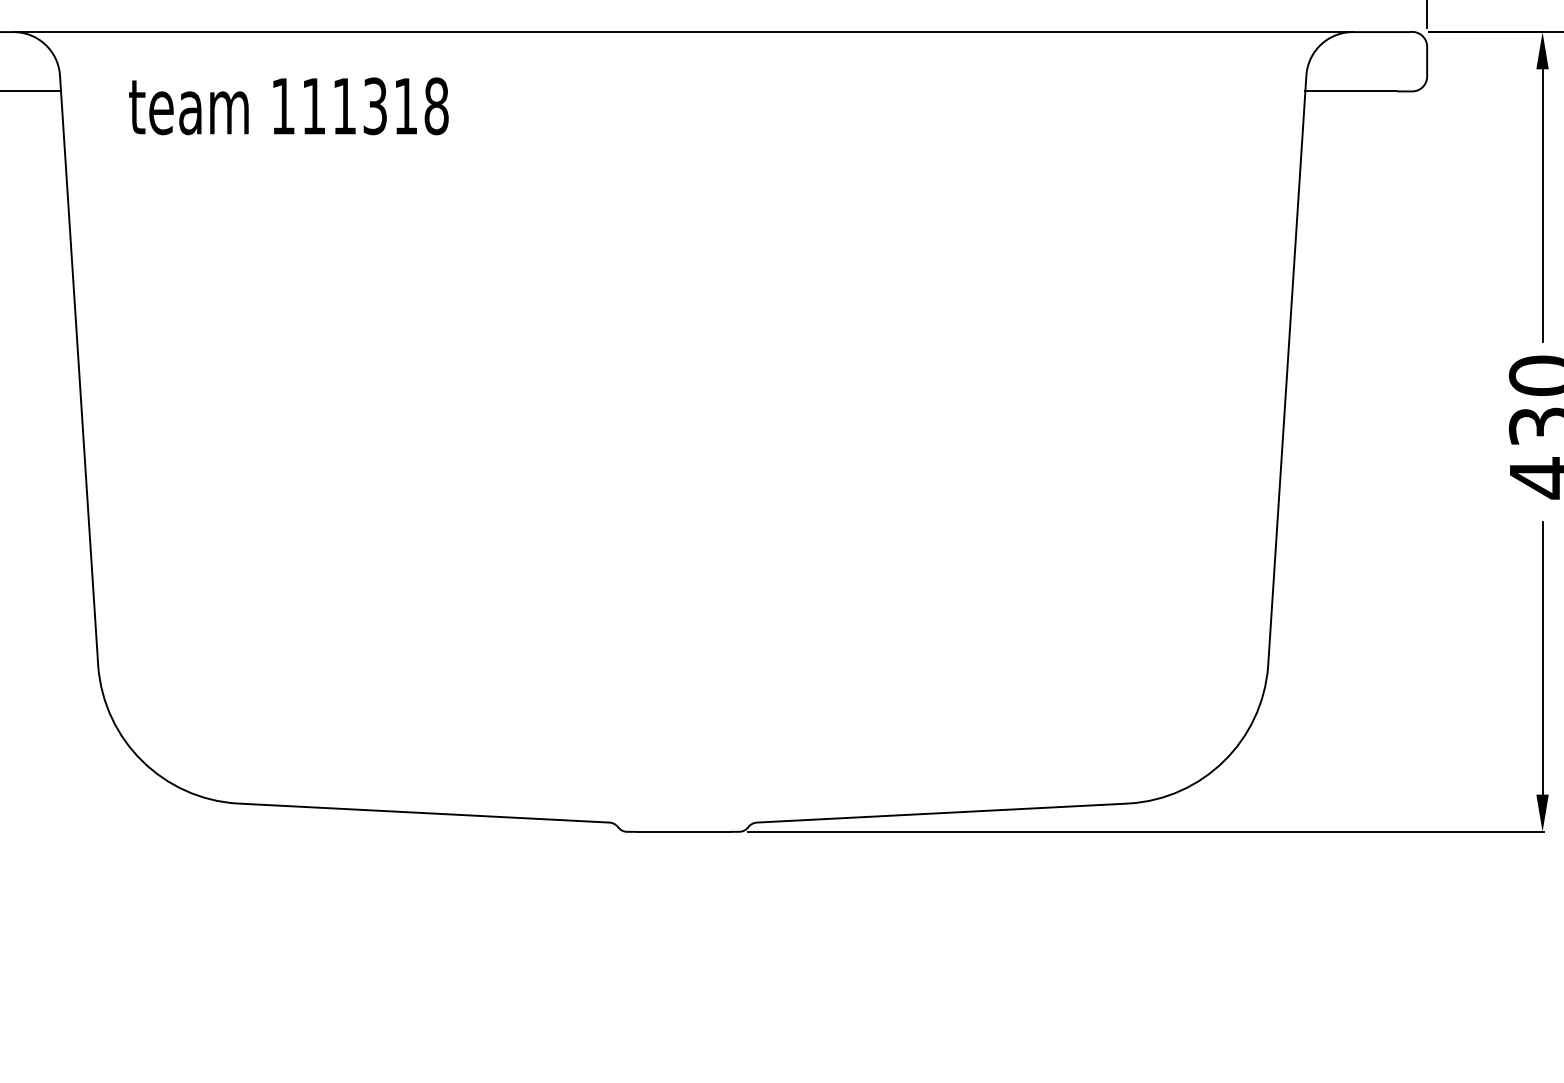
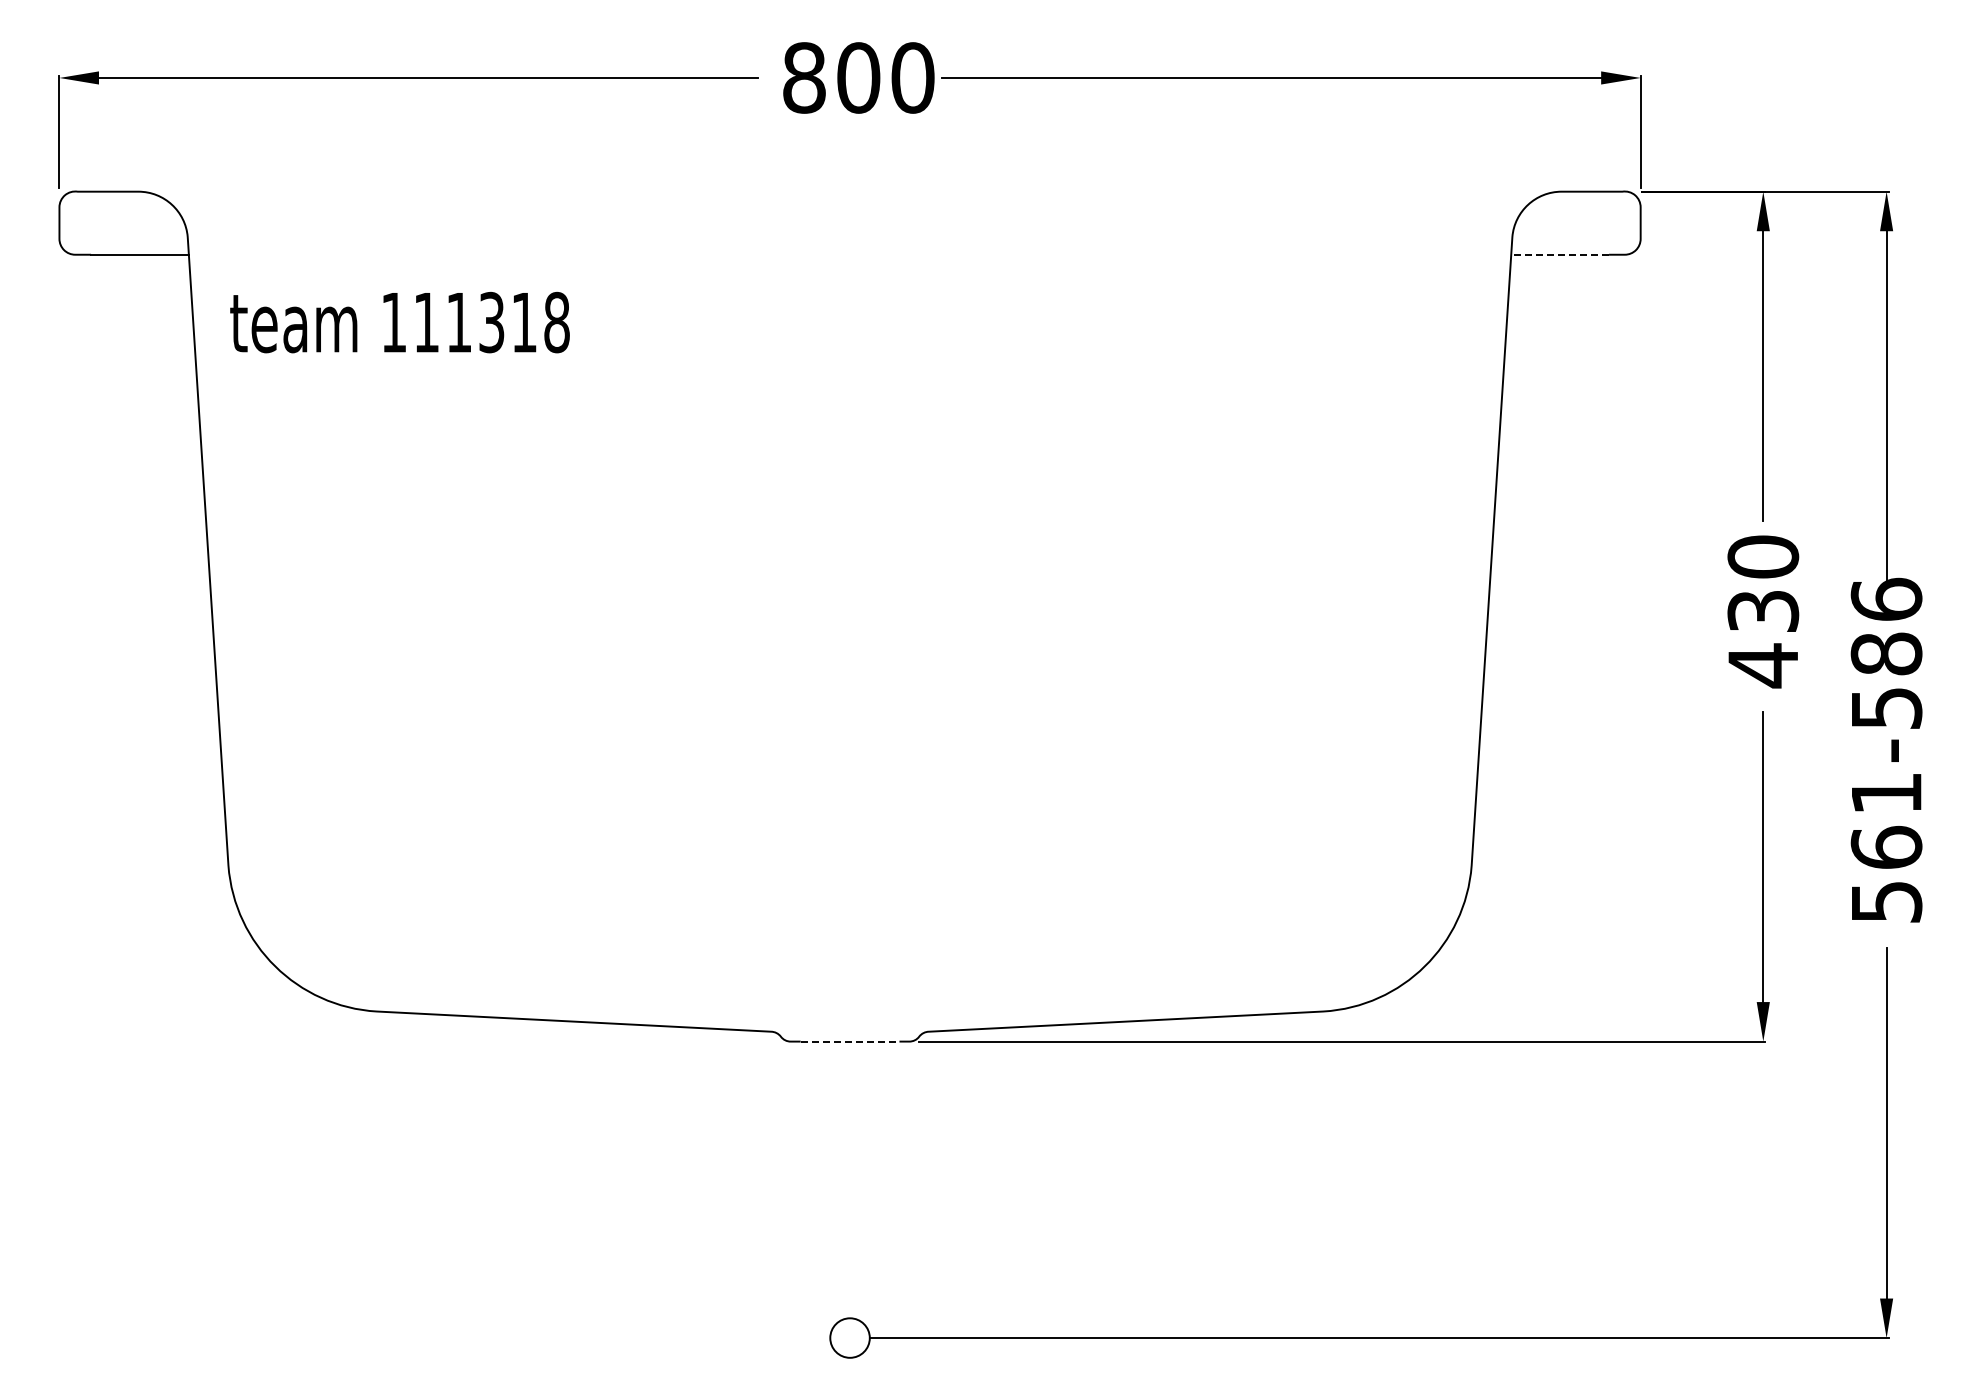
line: (682, 31) -> (849, 191), removed
line: (1351, 91) -> (1560, 254), solid -> dashed
text: (288, 106) -> (399, 322), moved
line: (683, 831) -> (850, 1041), solid -> dashed

